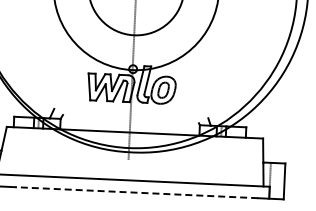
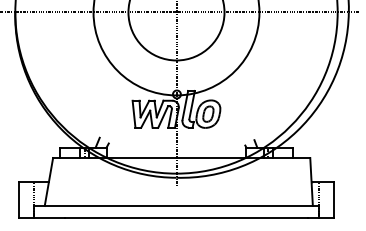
line: (137, 192) -> (186, 217), dashed -> solid

